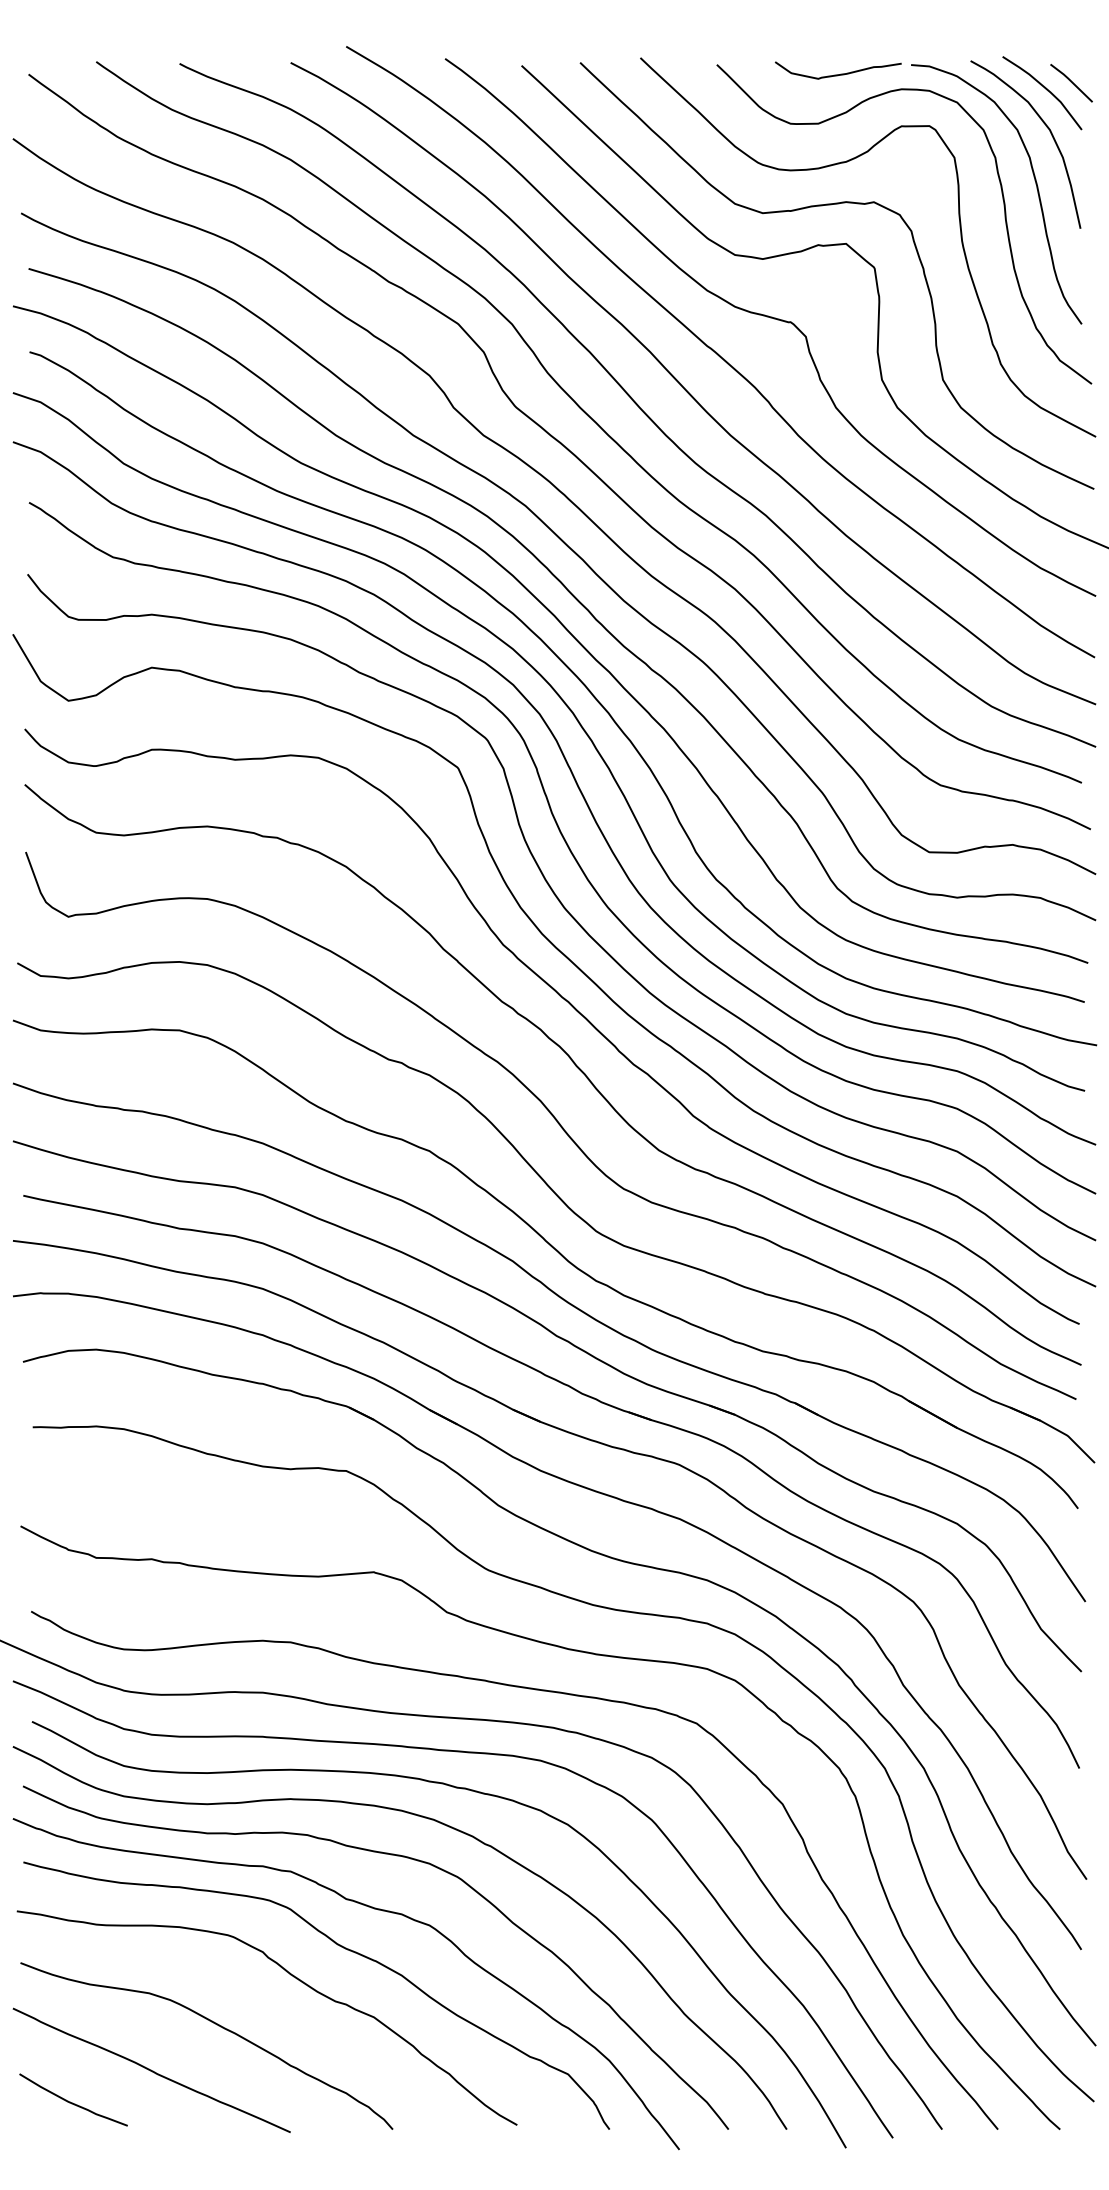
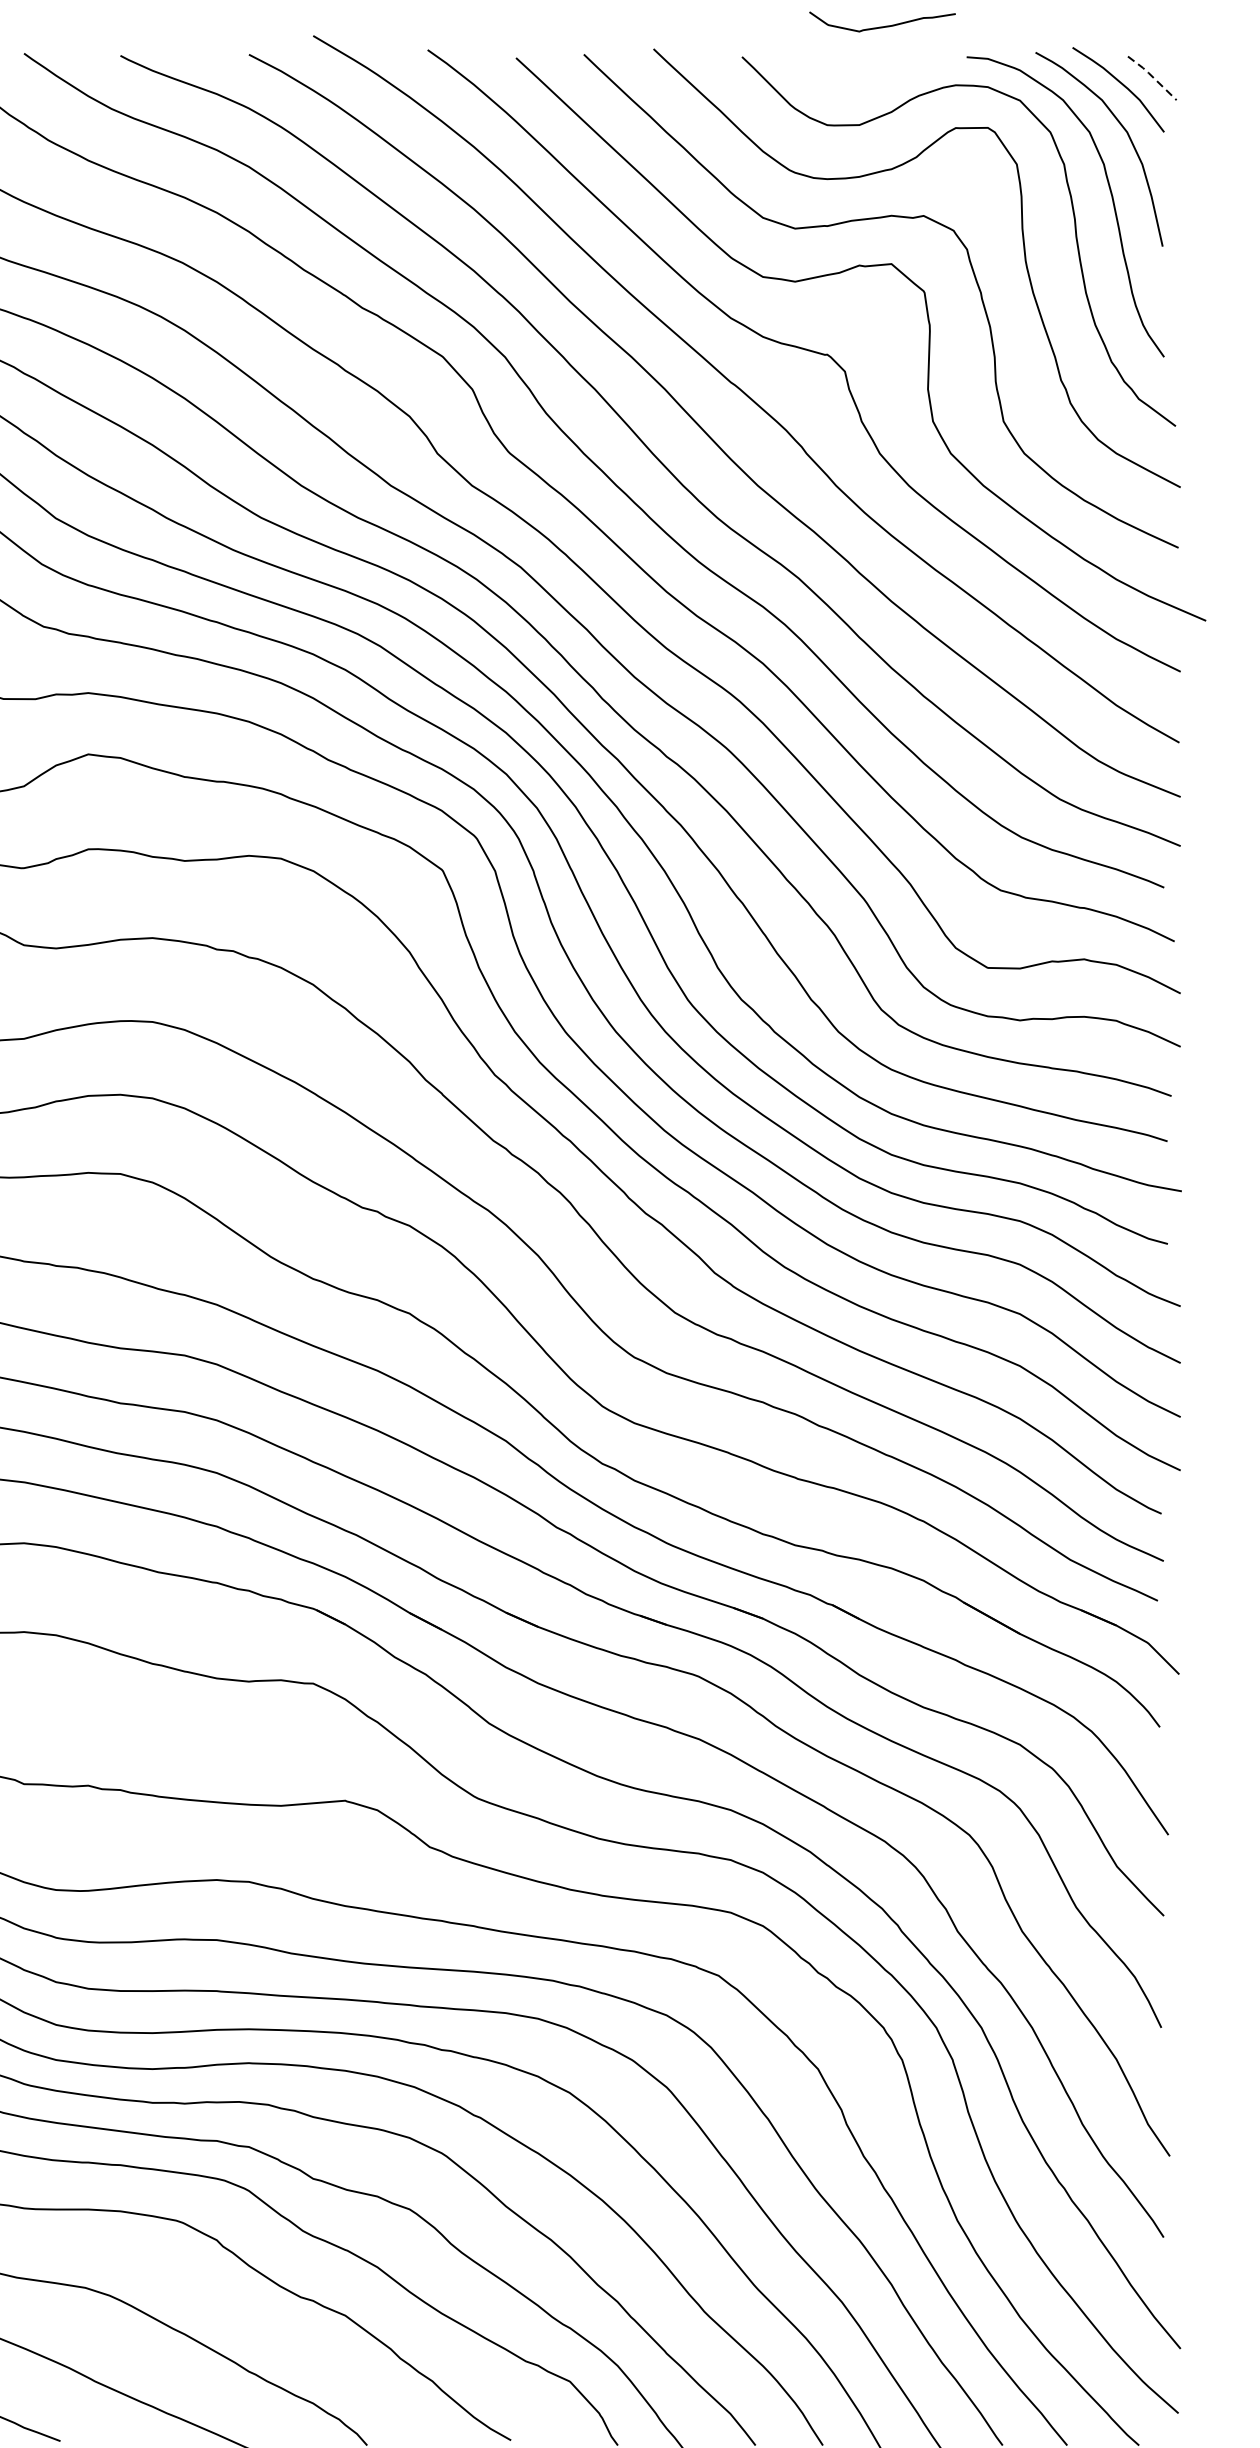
curve: (840, 73) -> (885, 25), moved
line: (1071, 81) -> (1152, 76), solid -> dashed

